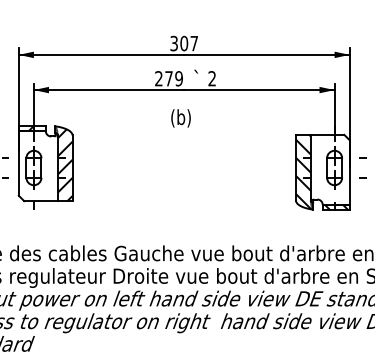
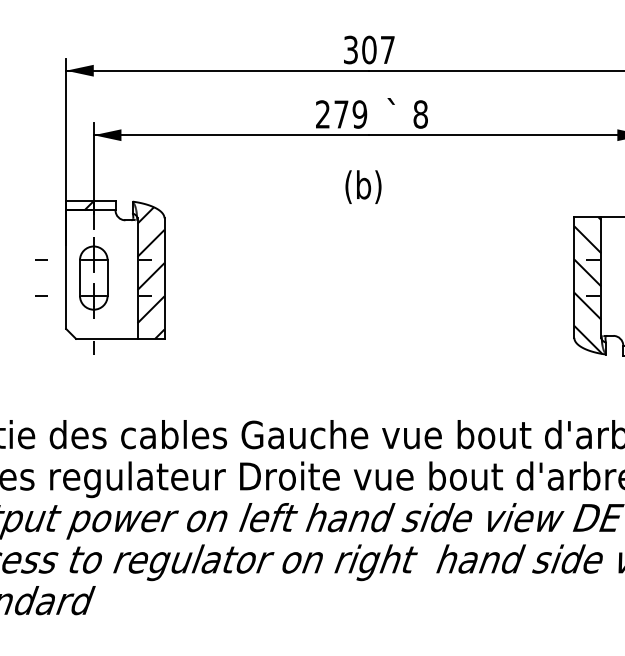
text: (212, 78) -> (421, 114), 2 -> 8

